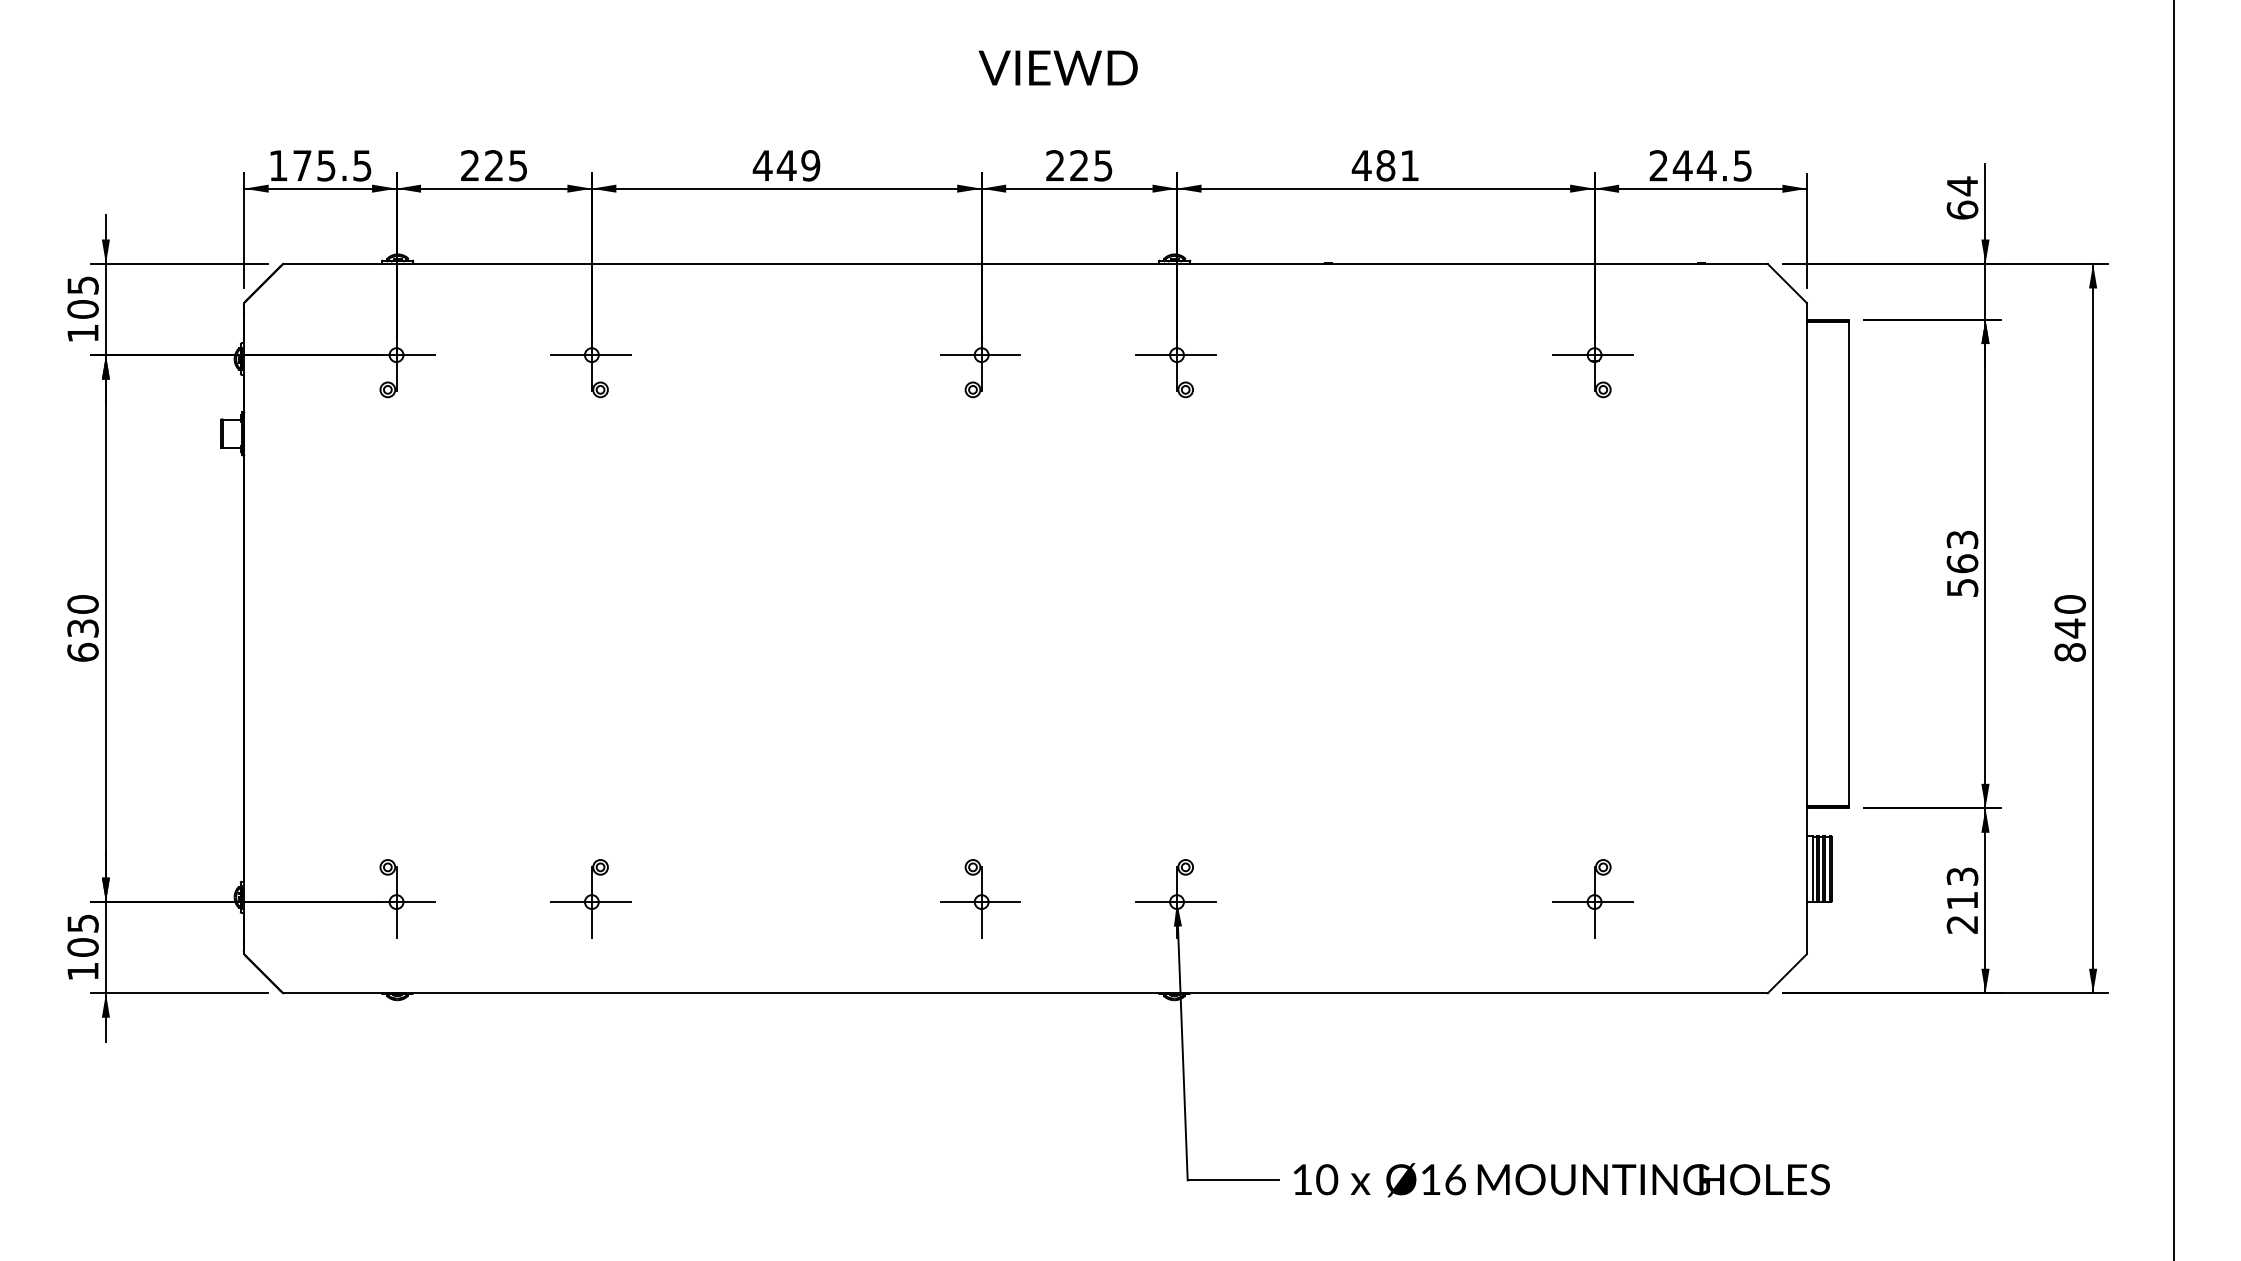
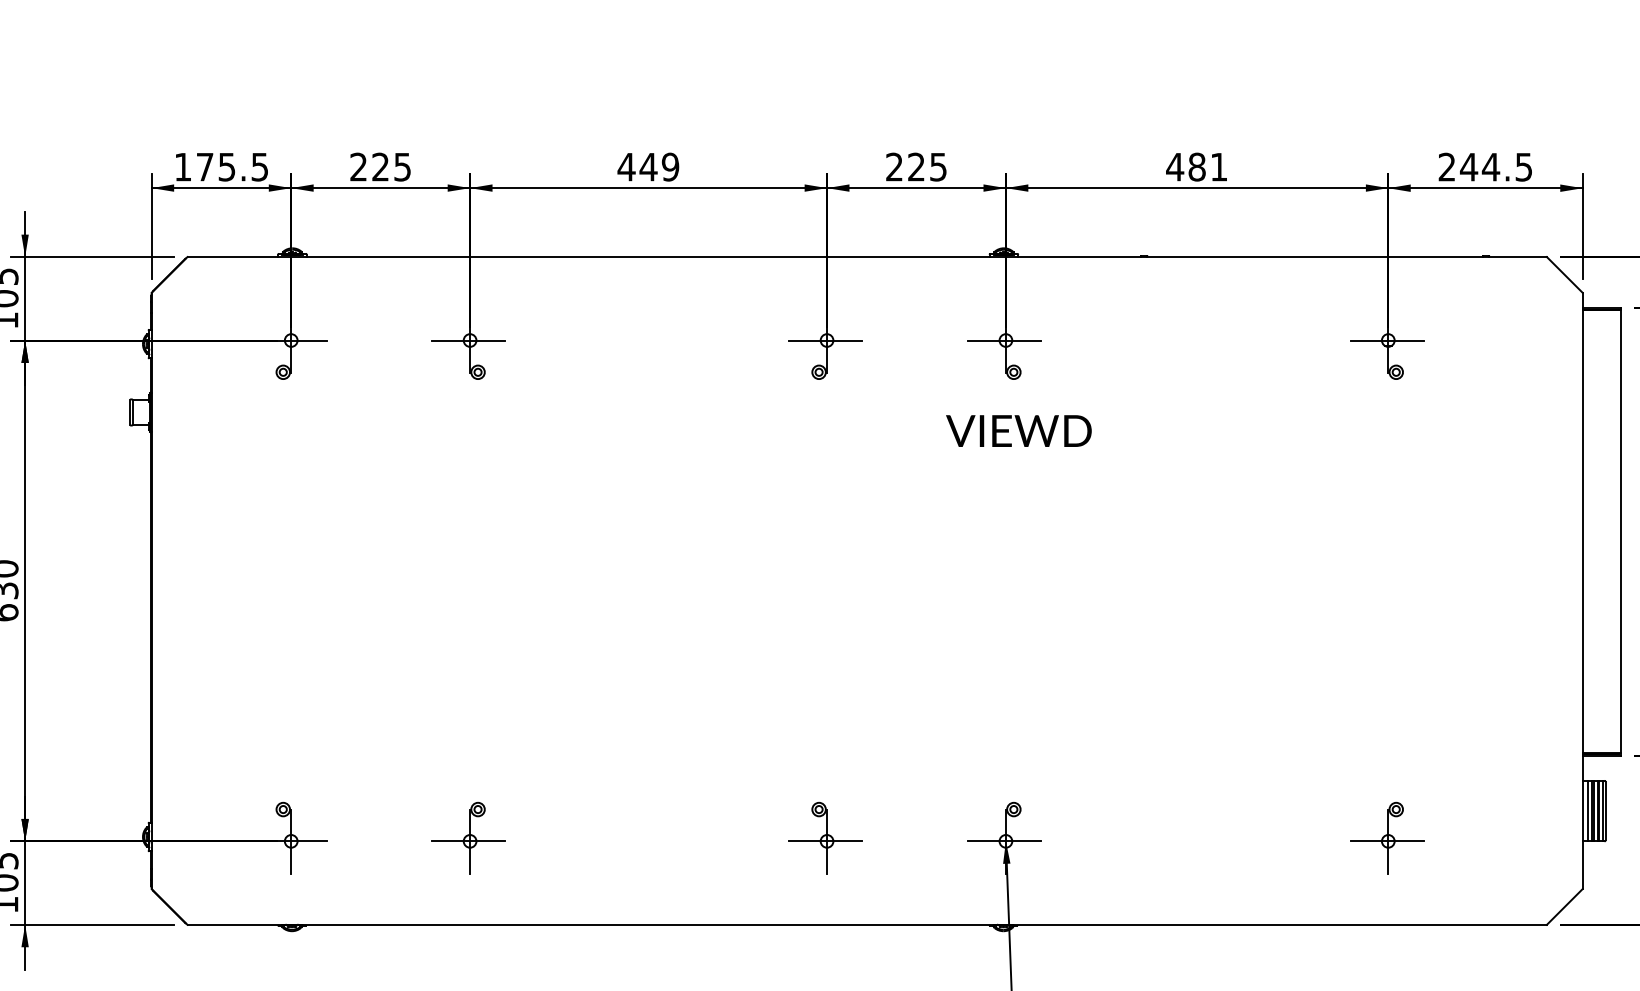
text: (1057, 67) -> (1018, 430), moved

